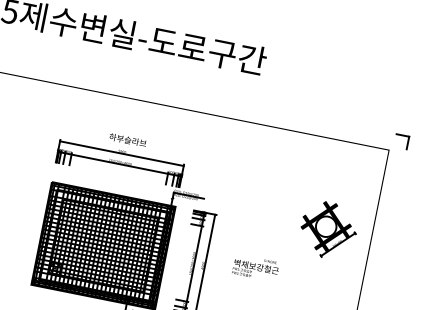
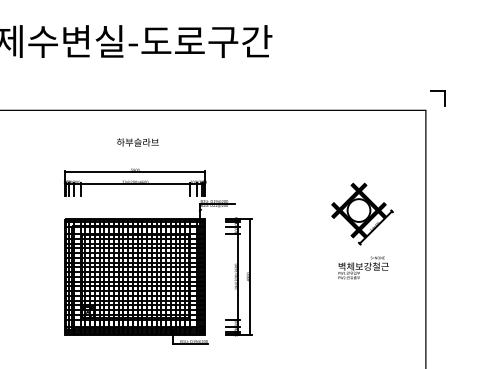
text: (127, 140) -> (137, 142), moved
part: (328, 229) -> (362, 213), moved
text: (256, 267) -> (363, 267), moved

